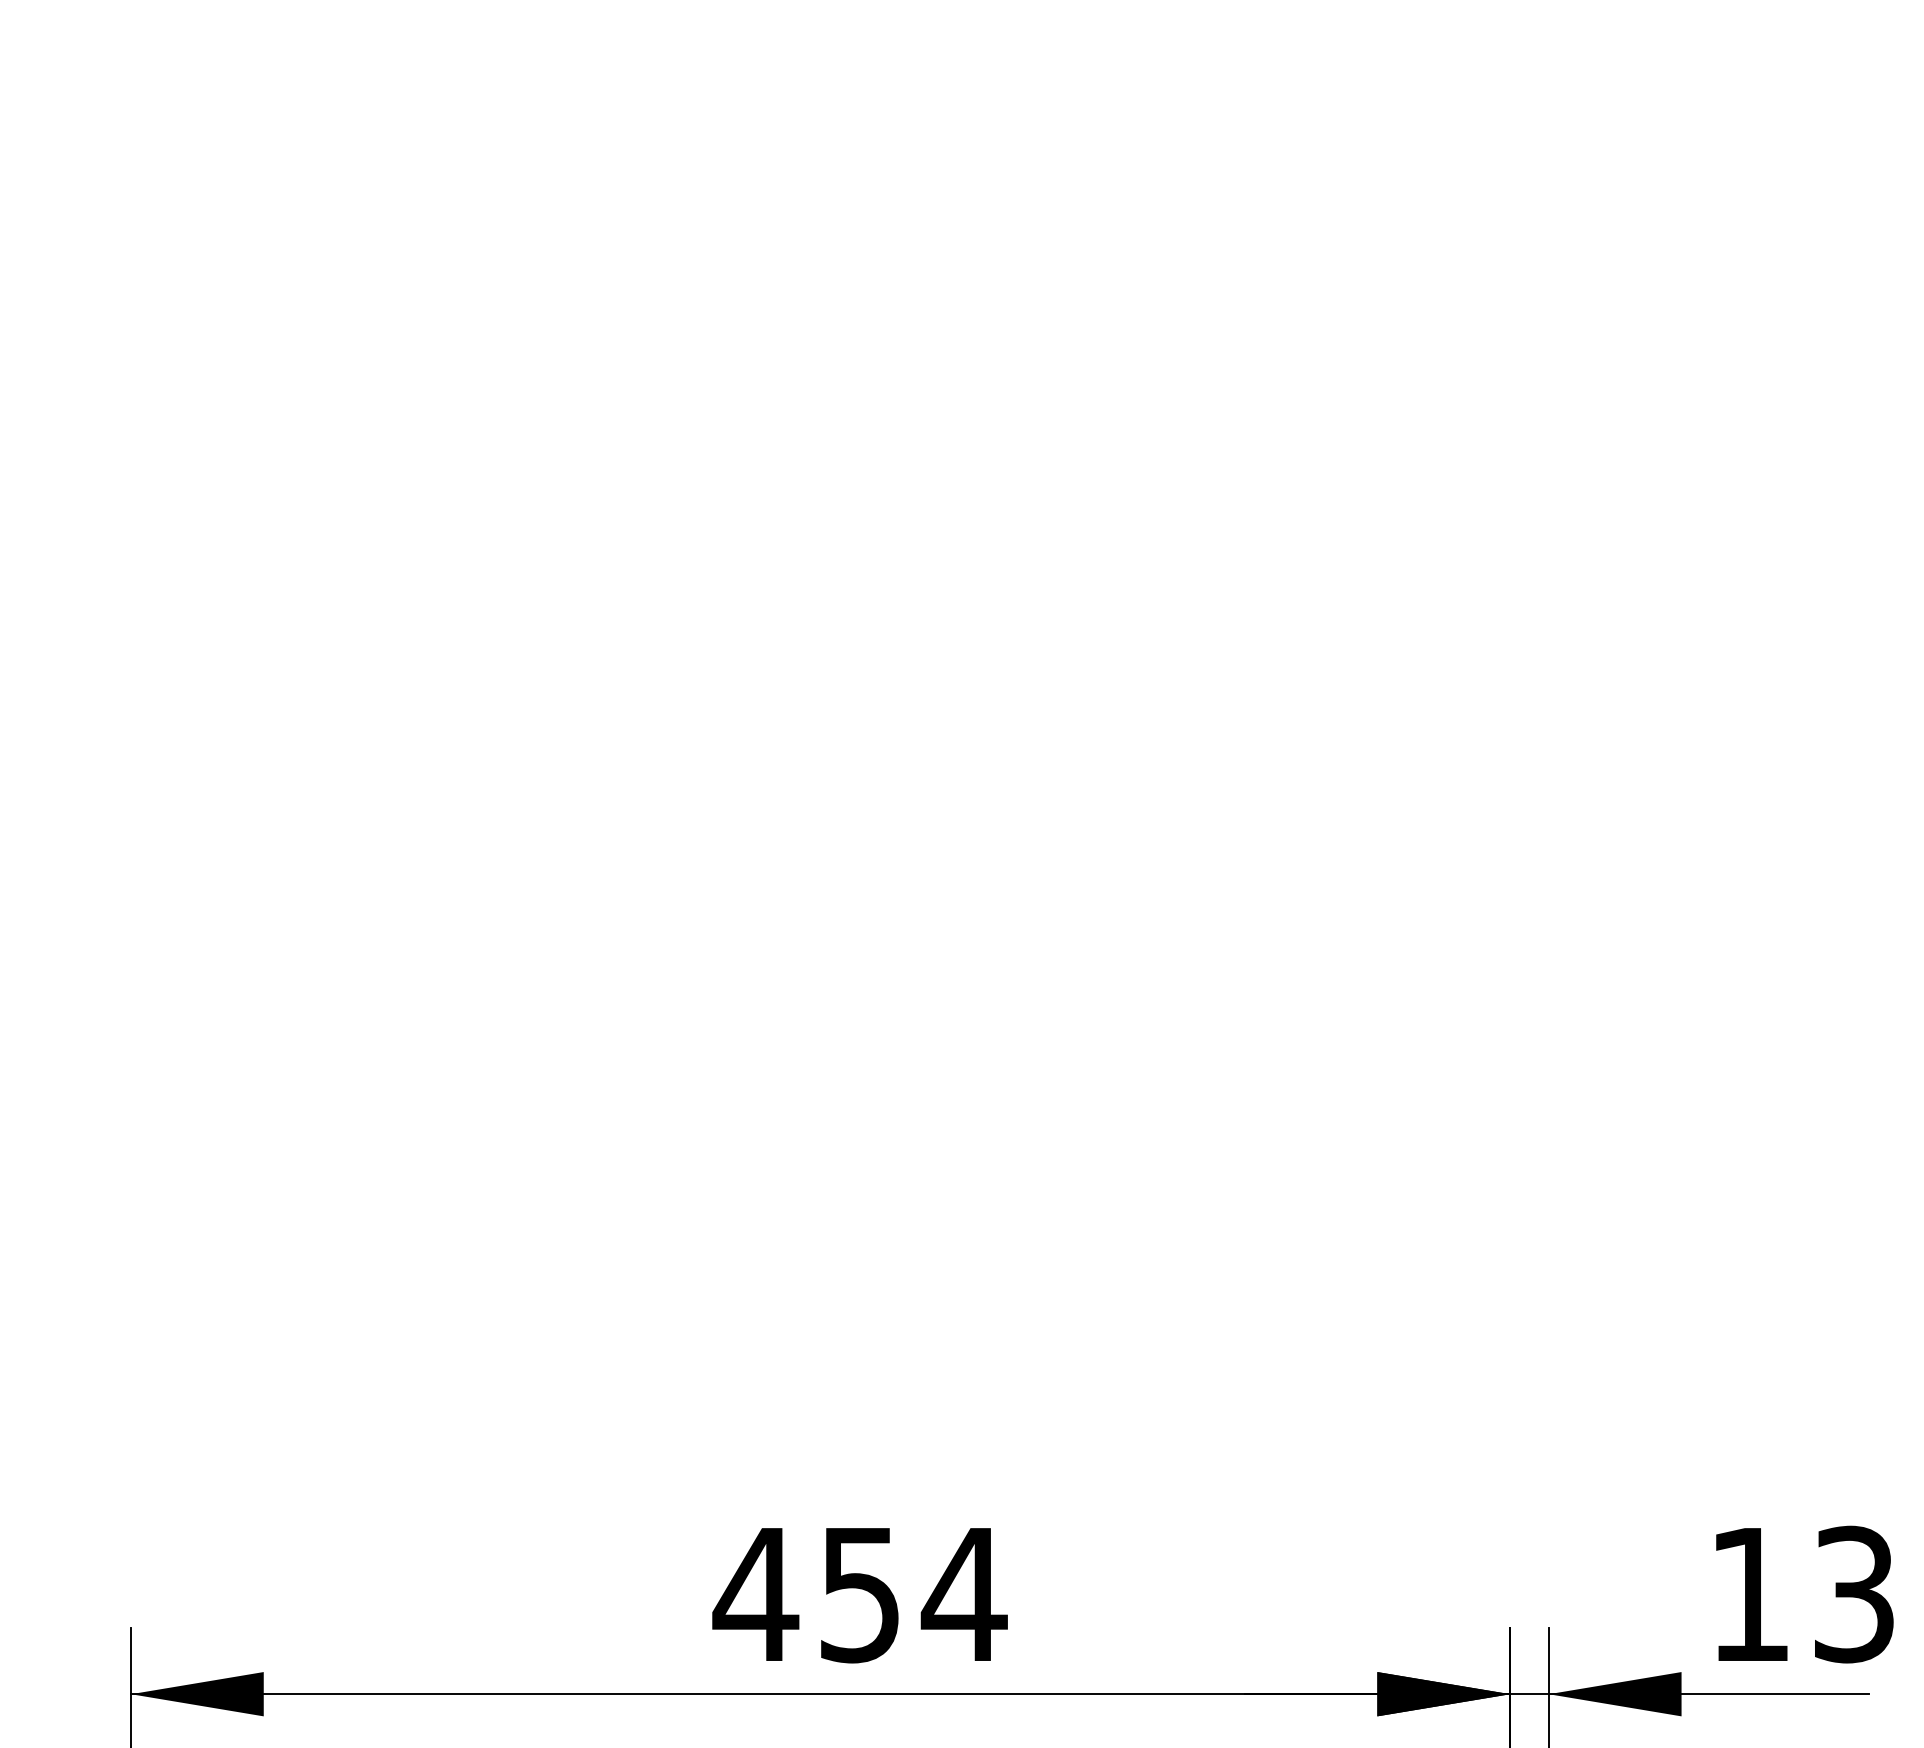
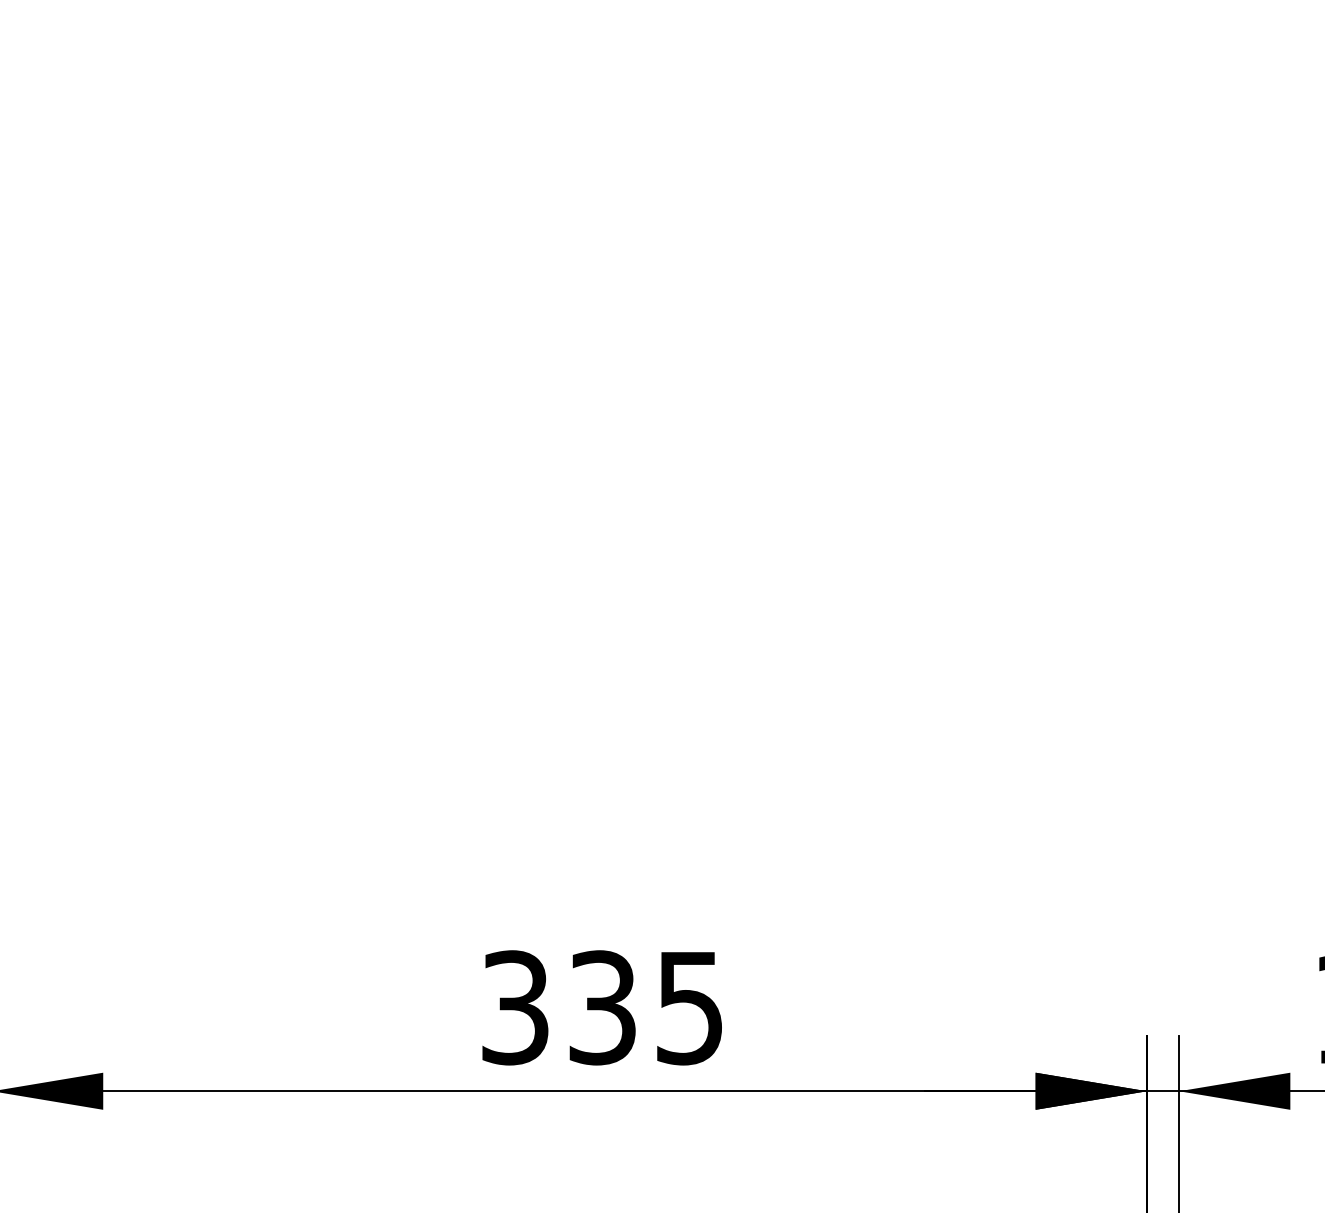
text: (859, 1594) -> (602, 1007), 454 -> 335

